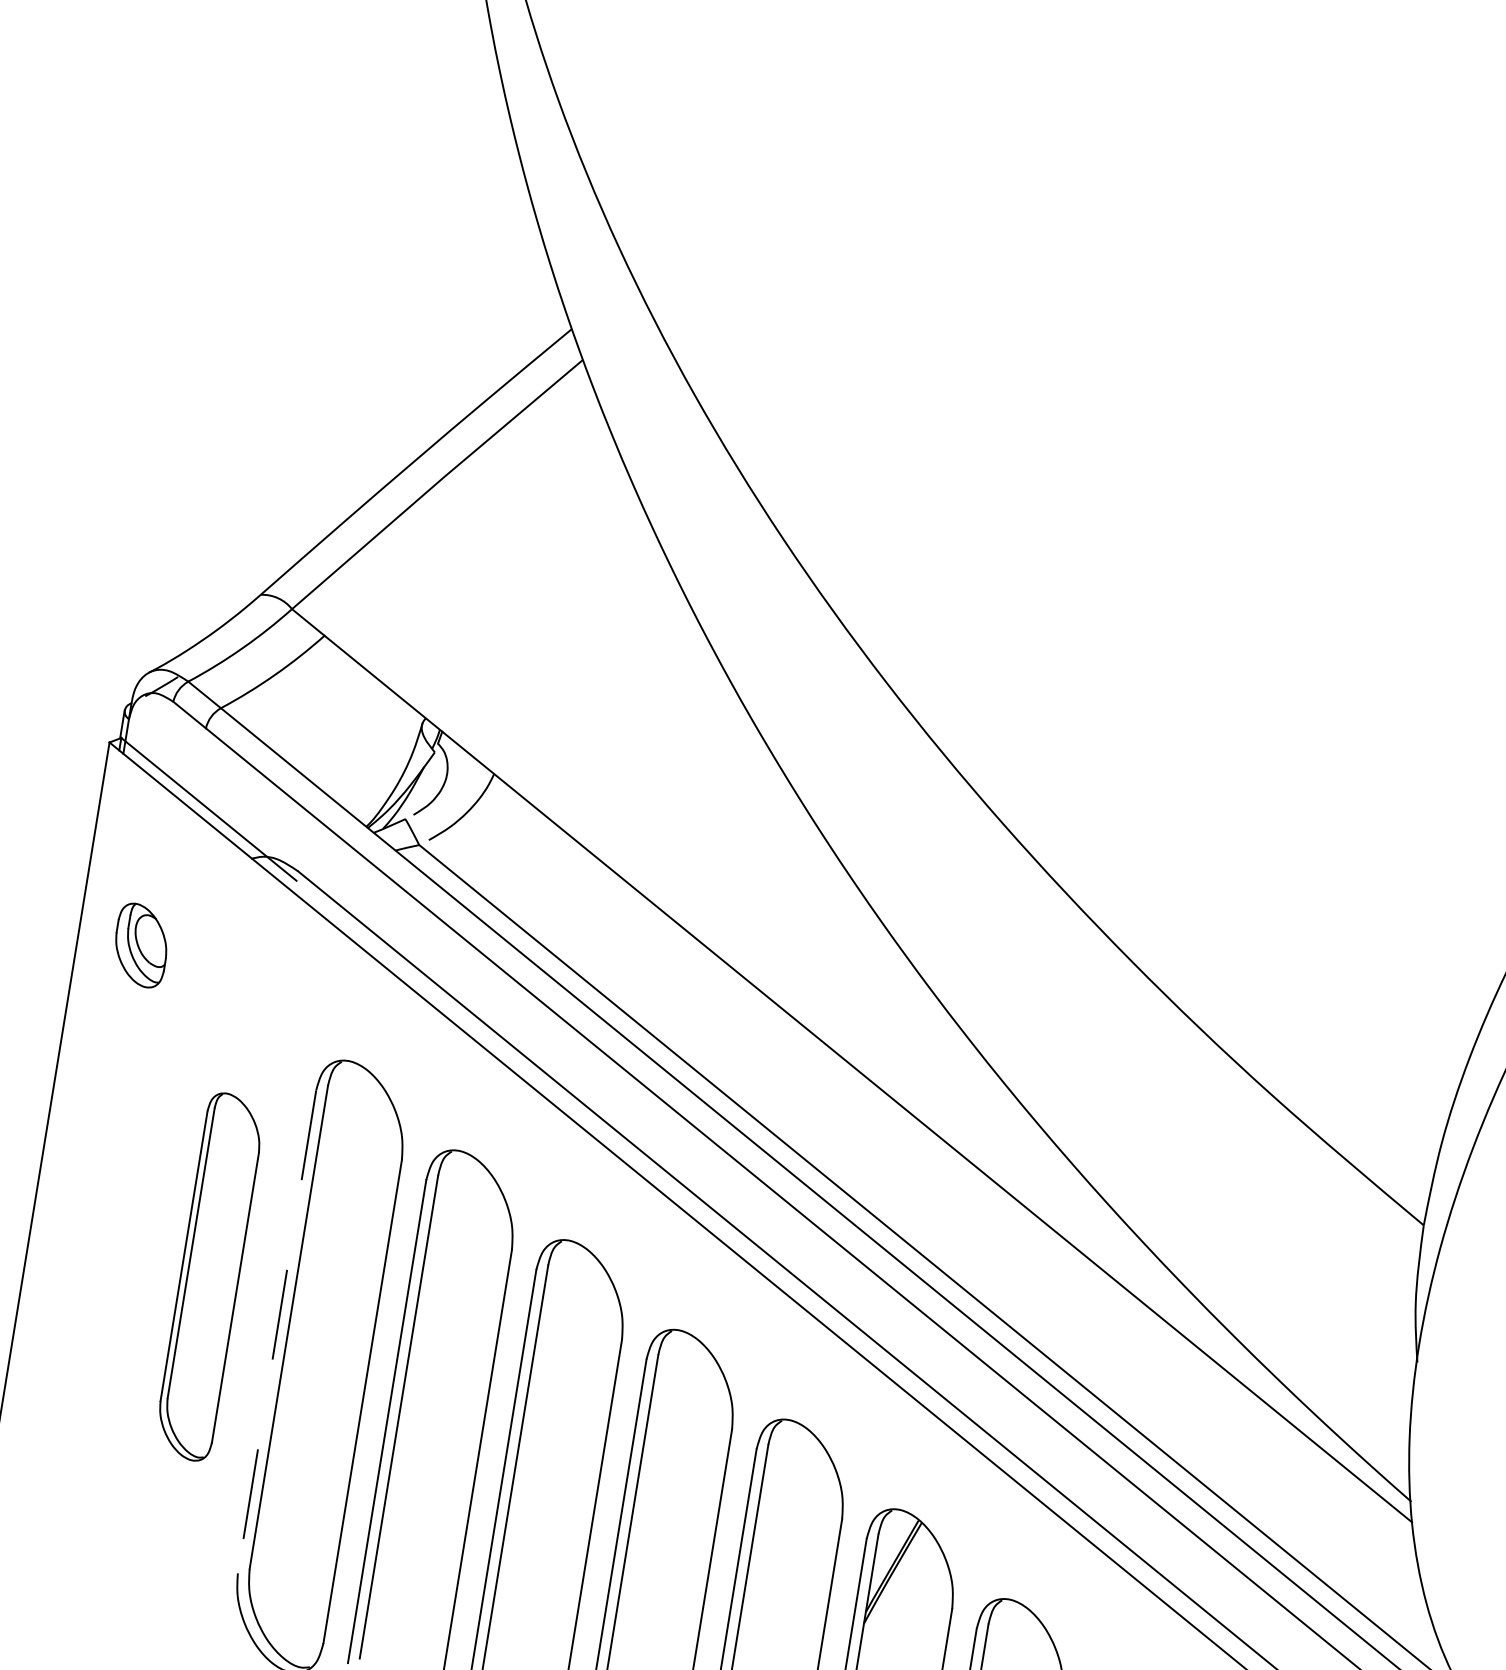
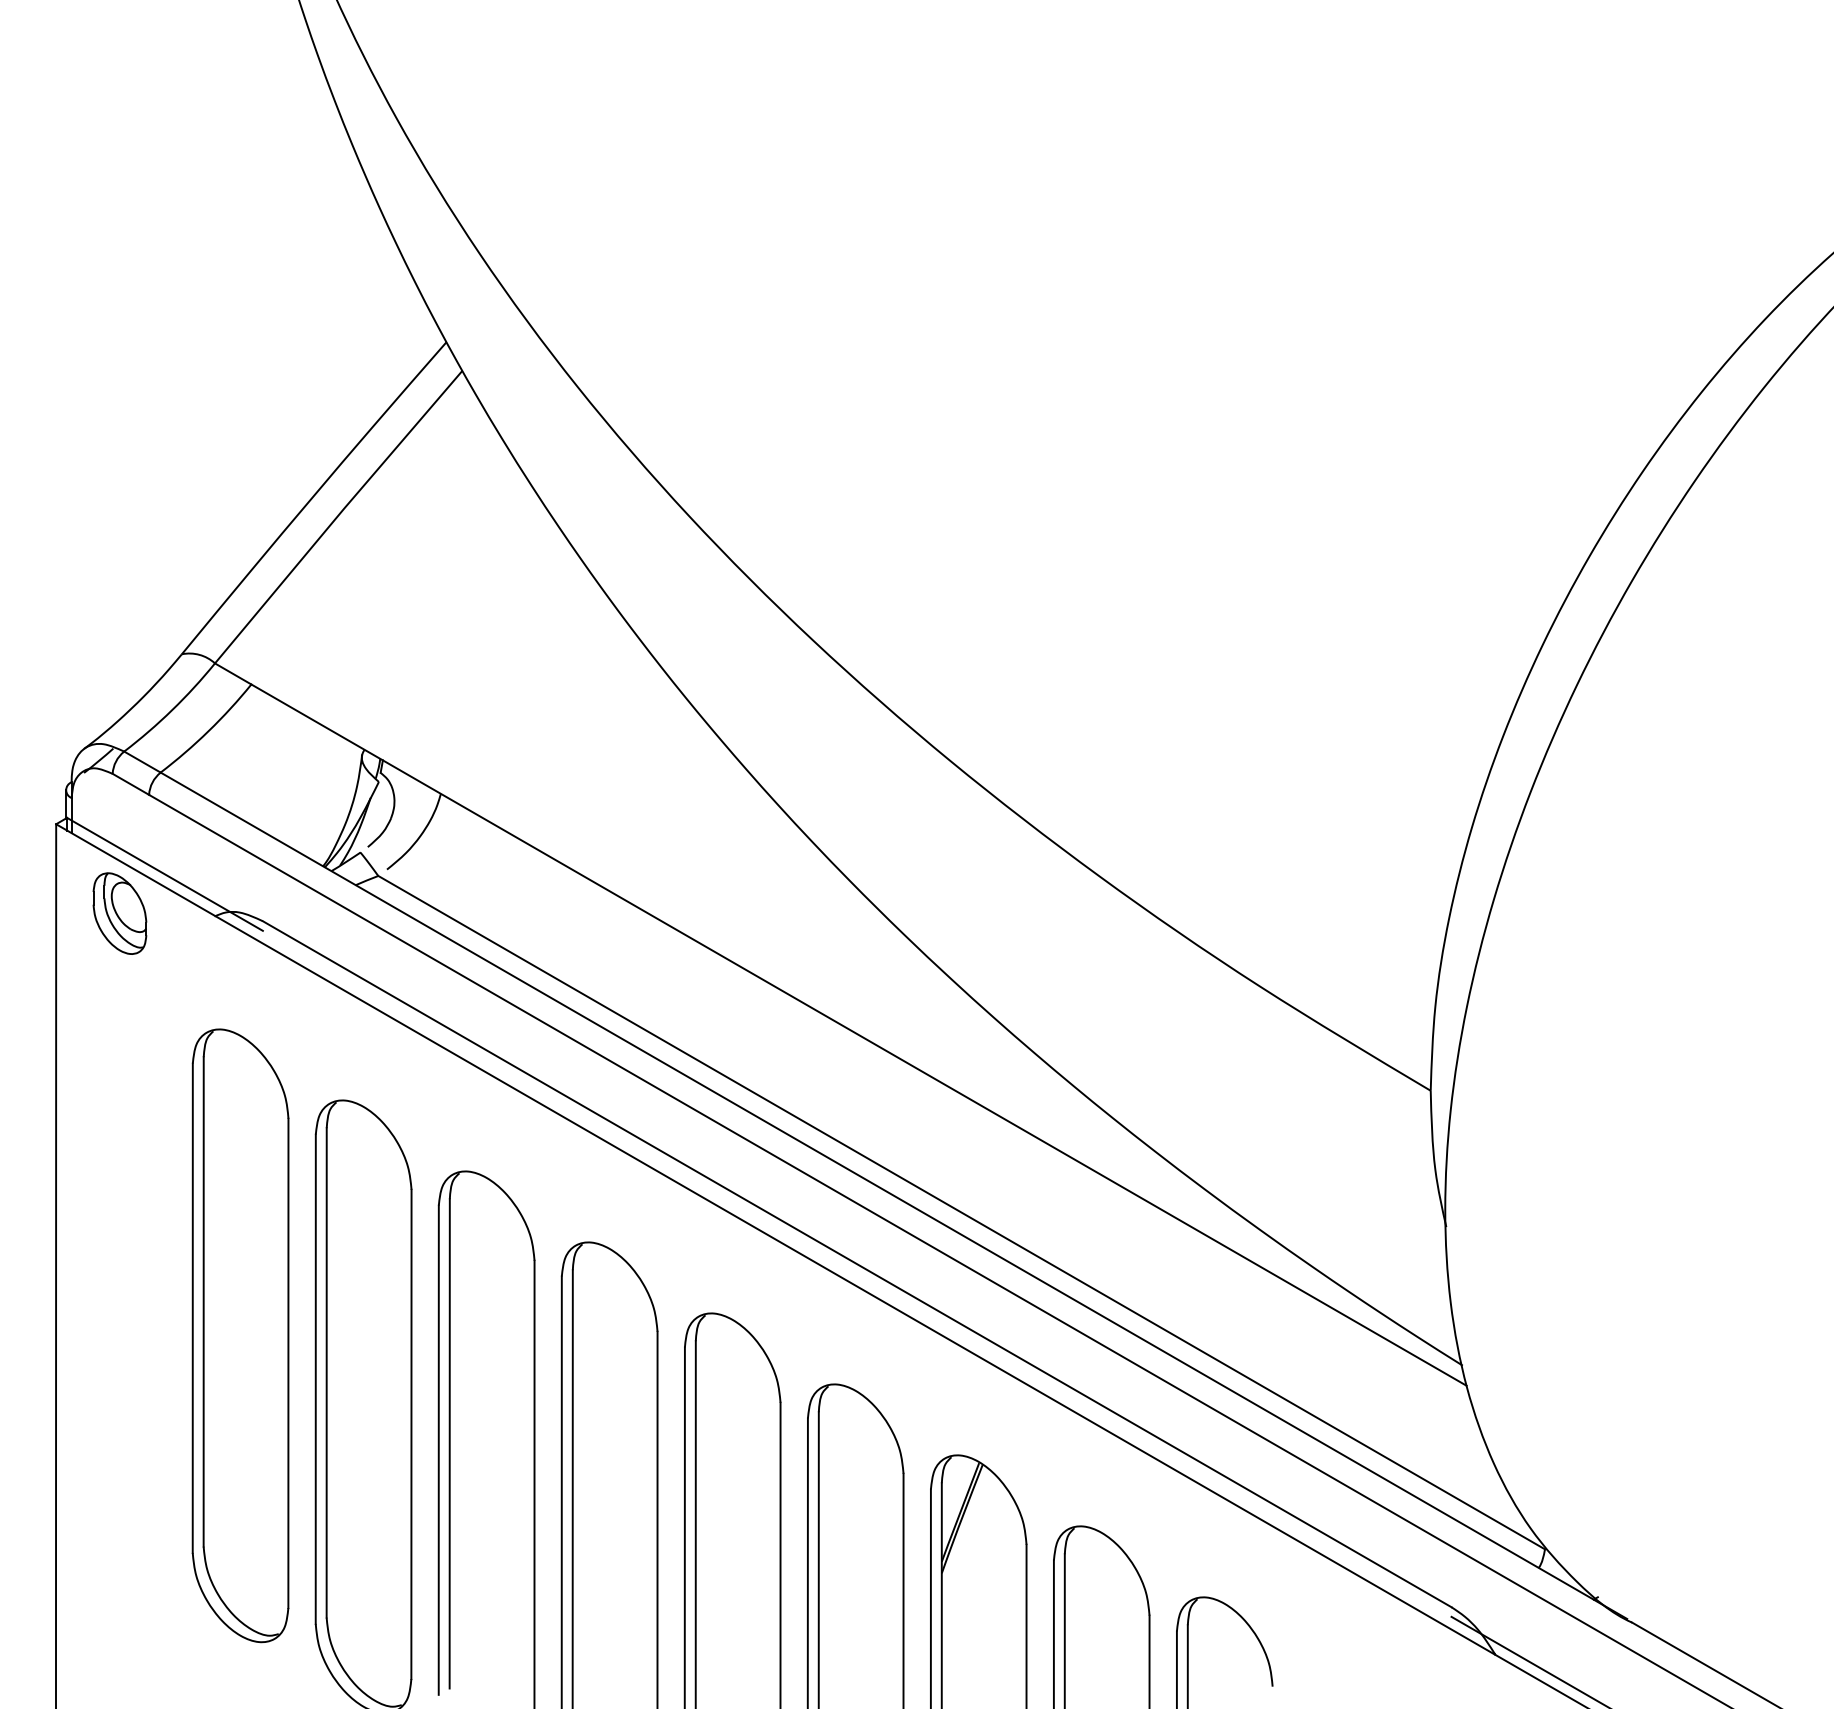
part: (140, 945) -> (119, 913), moved
part: (209, 1276) -> (240, 1335), size x1.67
line: (276, 1332) -> (315, 1379), dashed -> solid

